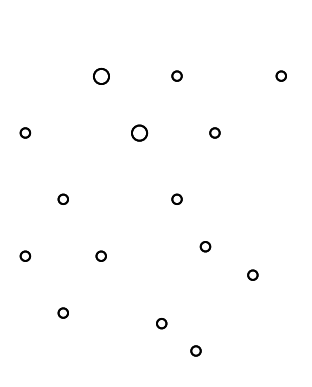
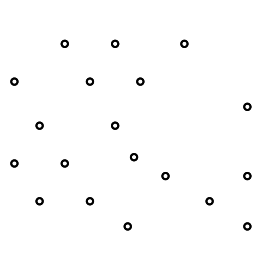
part: (100, 75) -> (64, 43), size x0.62
part: (138, 132) -> (89, 81), size x0.62
part: (161, 323) -> (89, 201), moved

